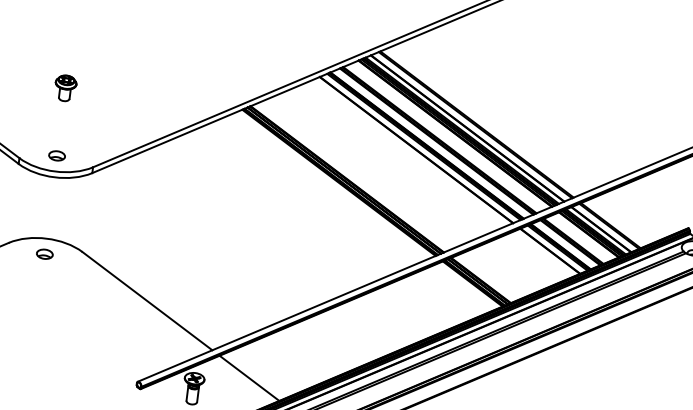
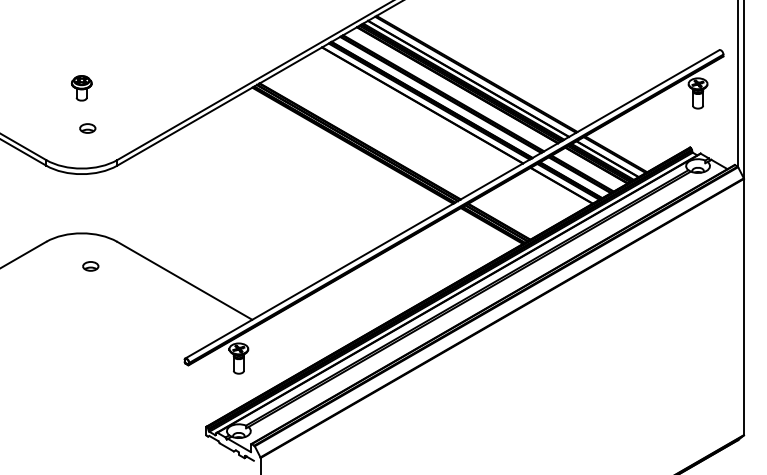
part: (56, 155) -> (87, 128), moved
part: (44, 254) -> (90, 266), moved
line: (248, 378) -> (290, 342), removed

